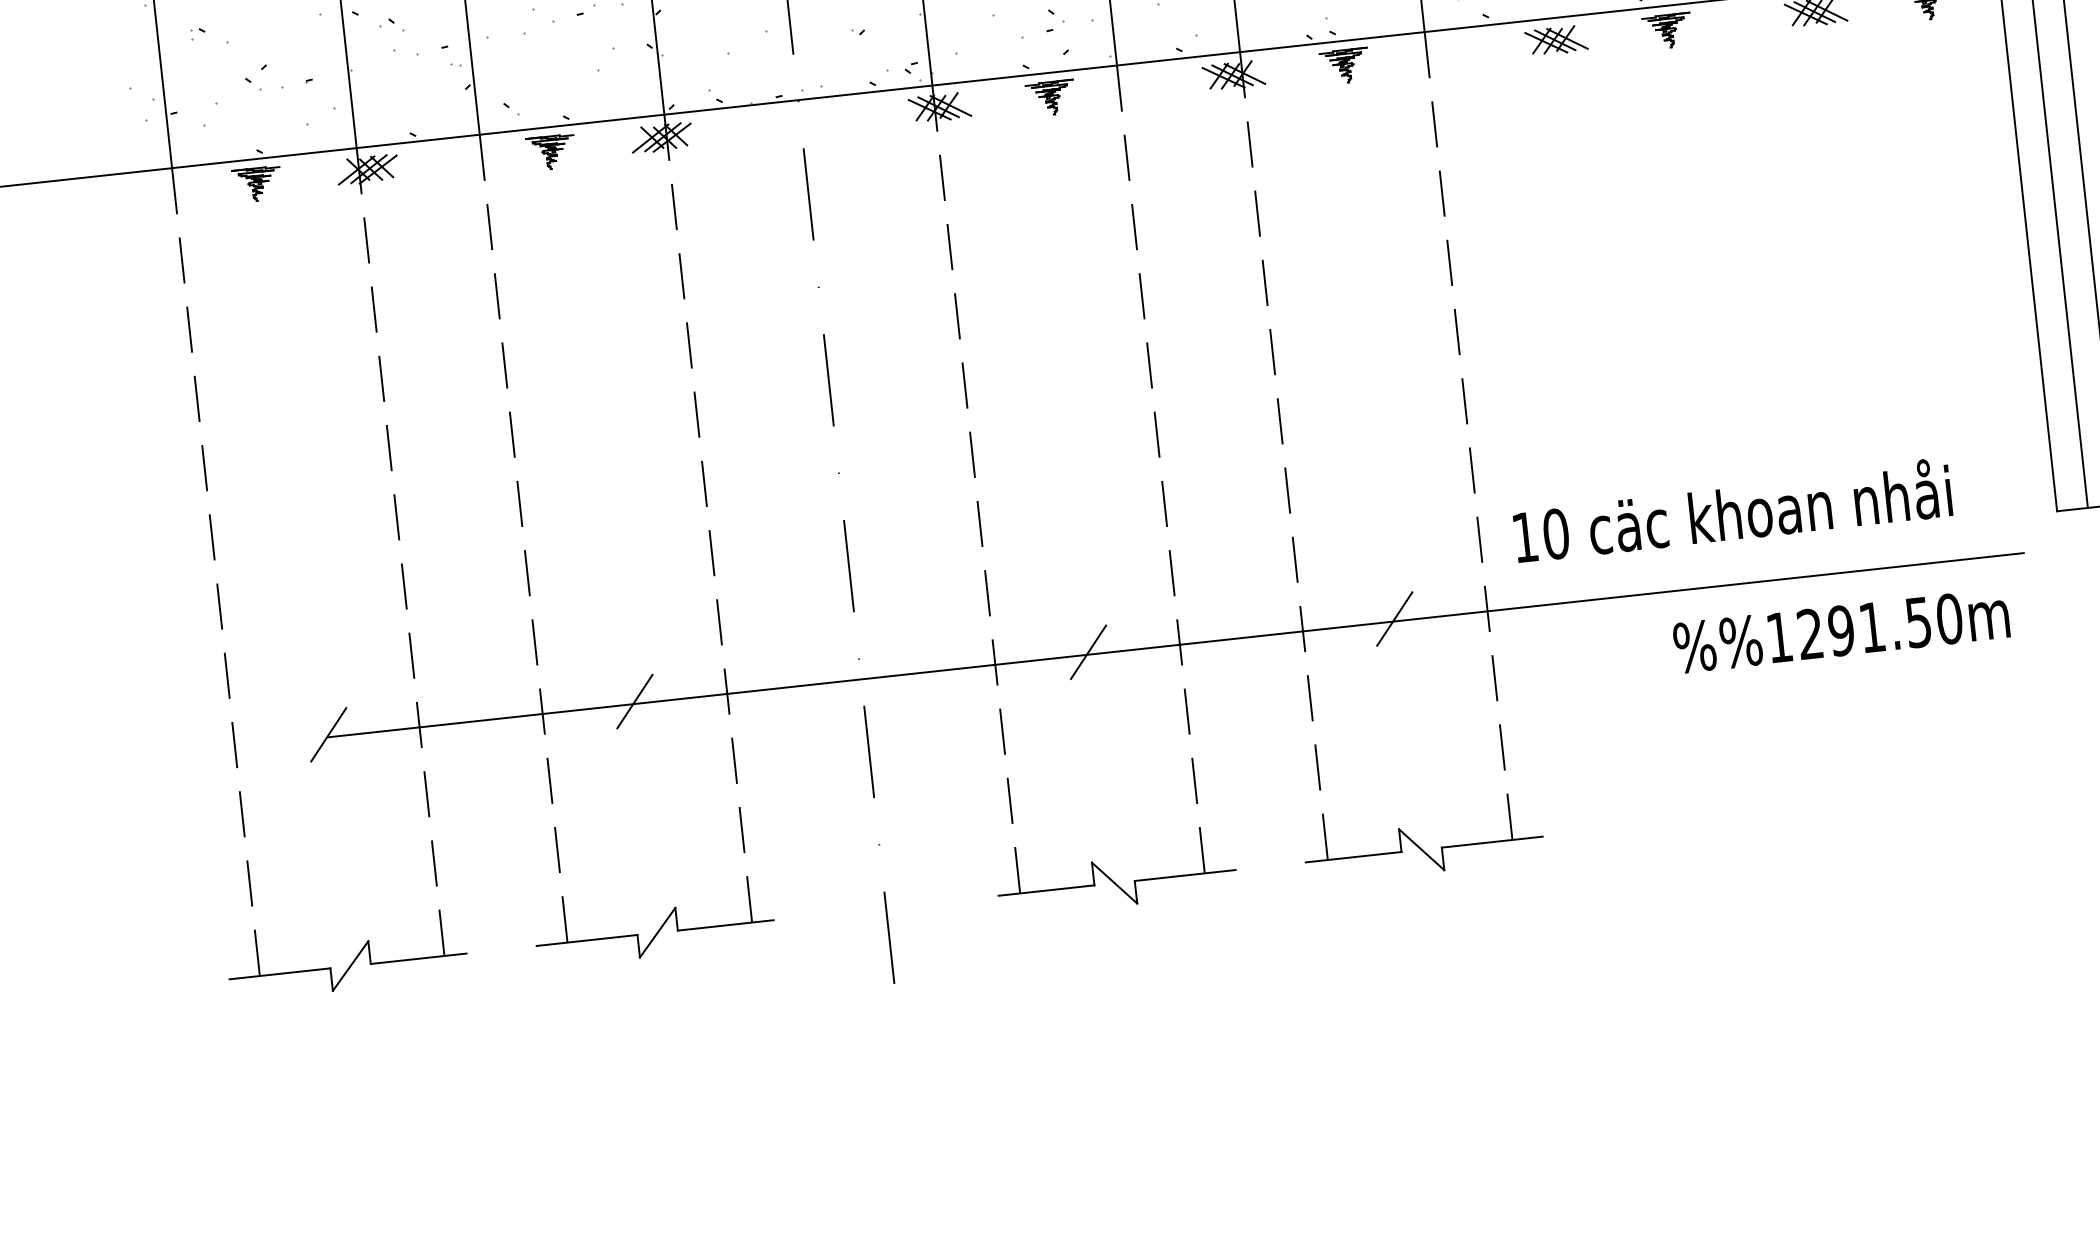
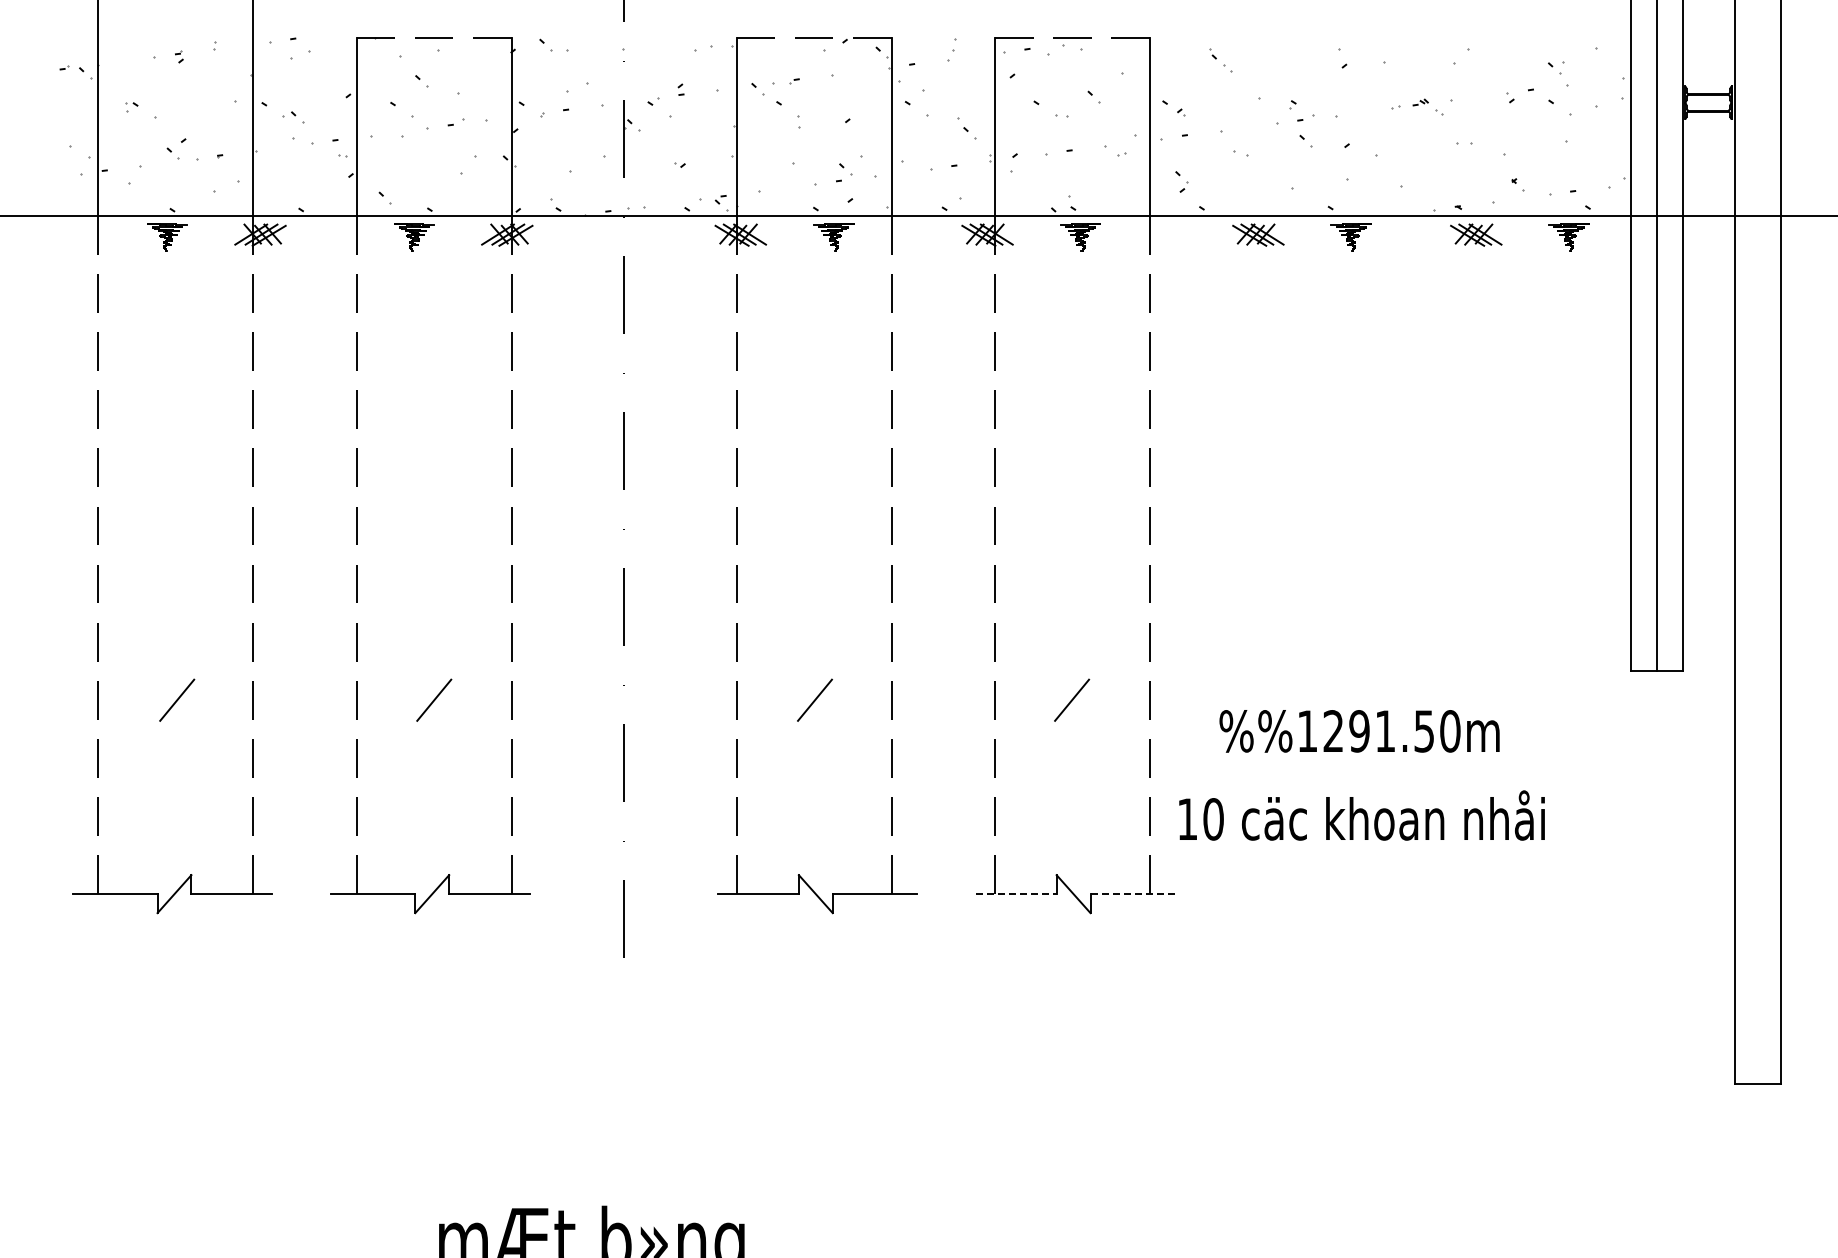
text: (1731, 510) -> (1361, 815), moved
text: (1841, 631) -> (1359, 731), moved
line: (1175, 645) -> (887, 702), removed
line: (1493, 842) -> (1133, 894), solid -> dashed
line: (1353, 857) -> (1016, 894), solid -> dashed

